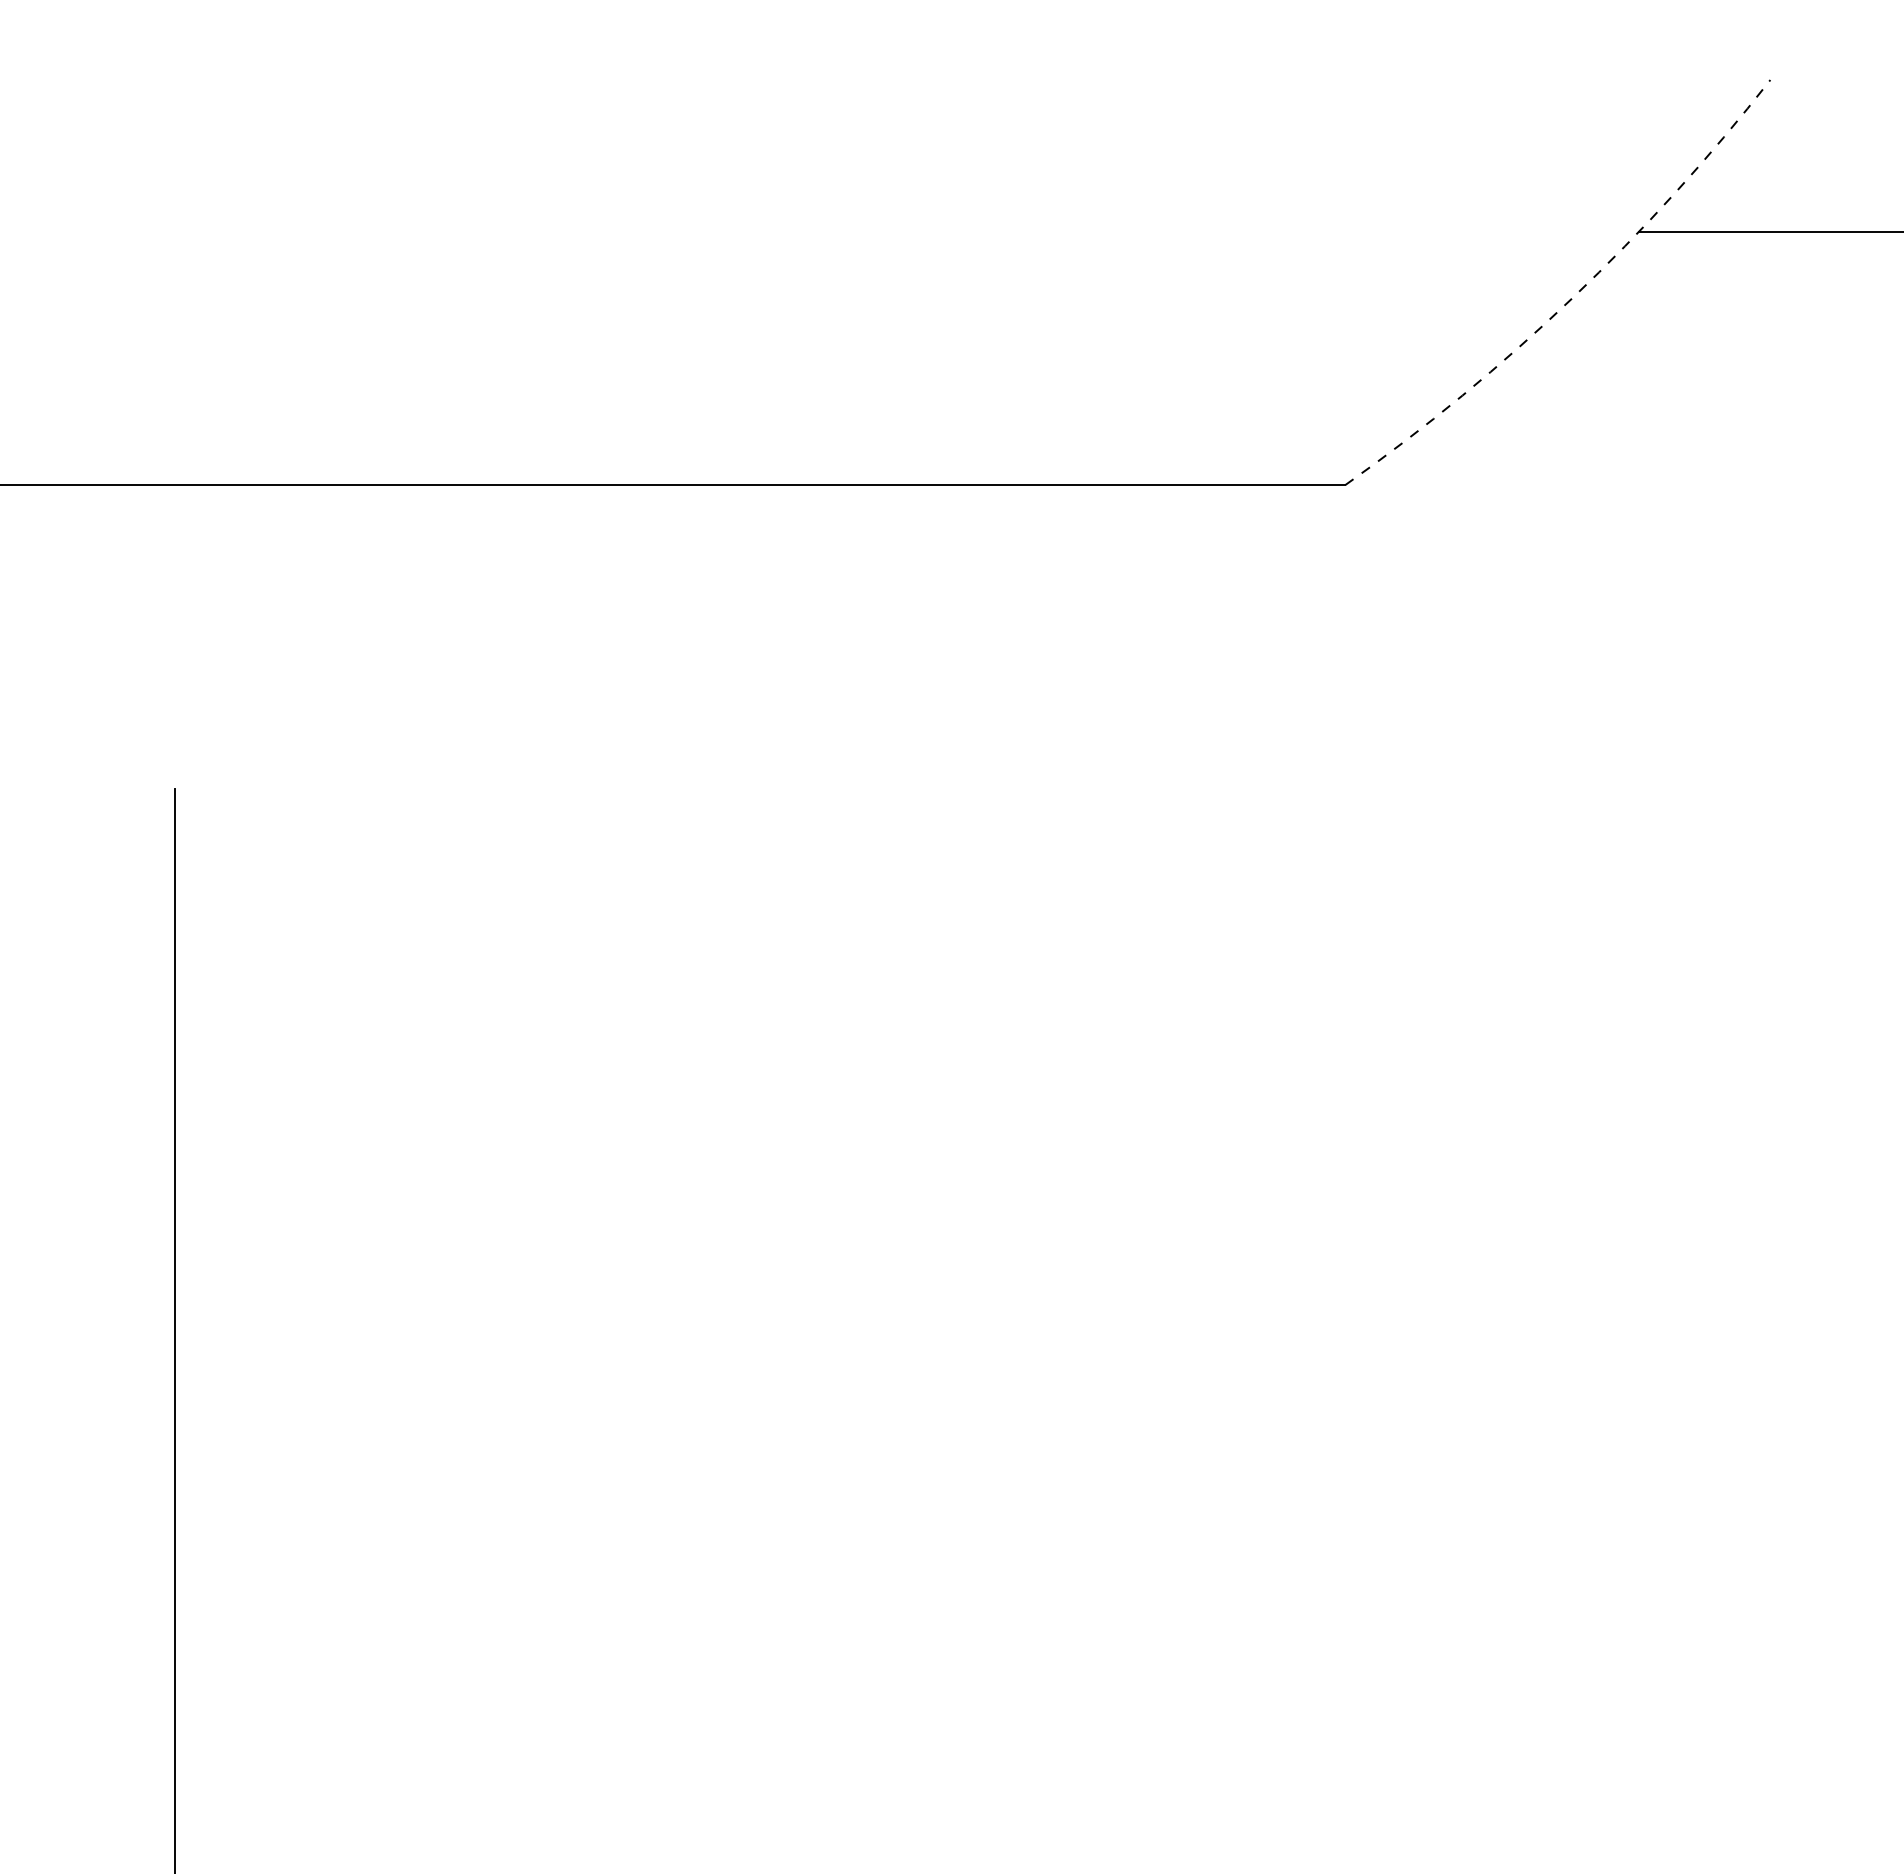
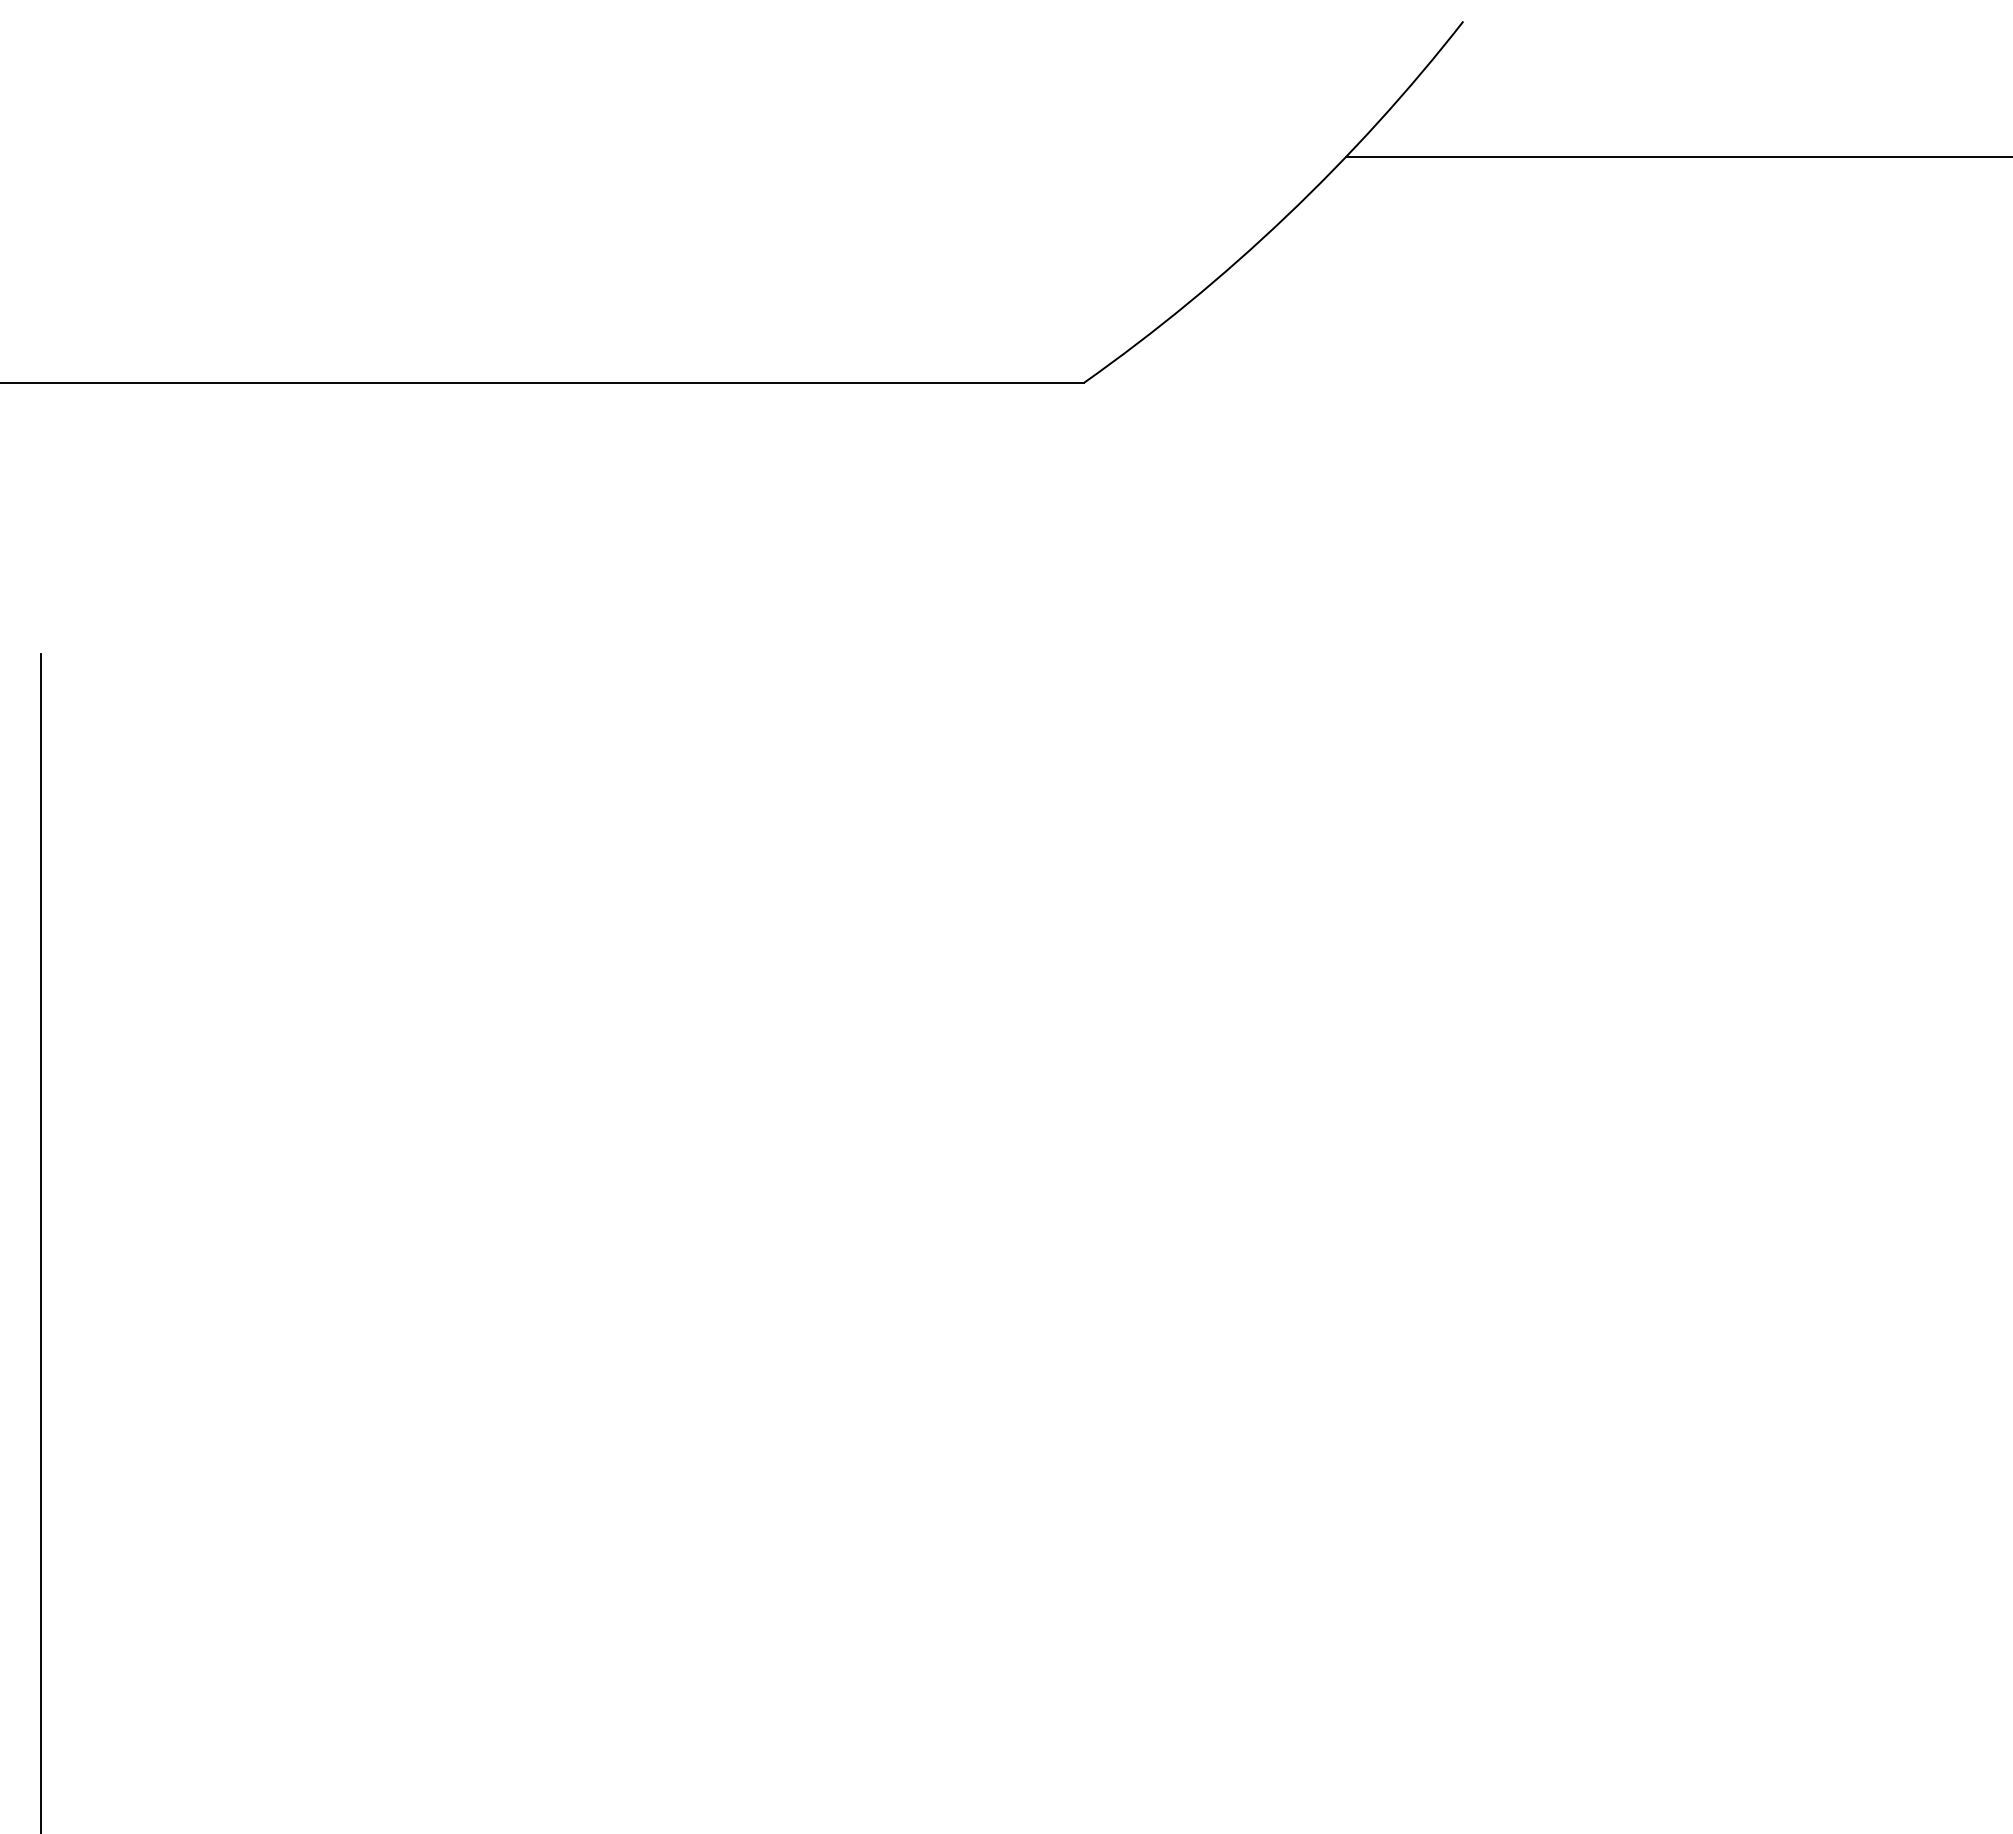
arc: (1572, 297) -> (1286, 215), dashed -> solid

